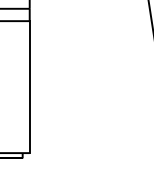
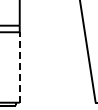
line: (29, 85) -> (19, 66), solid -> dashed

